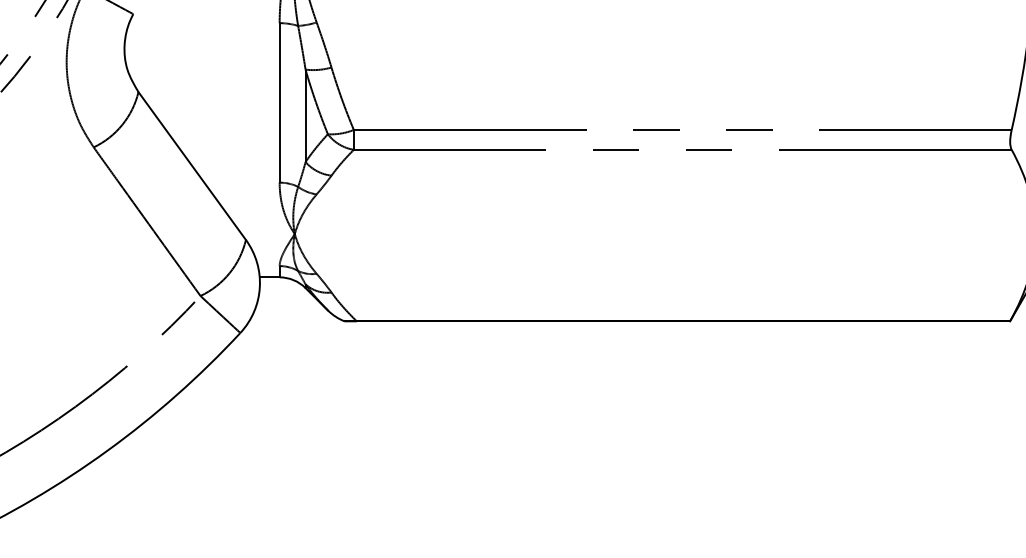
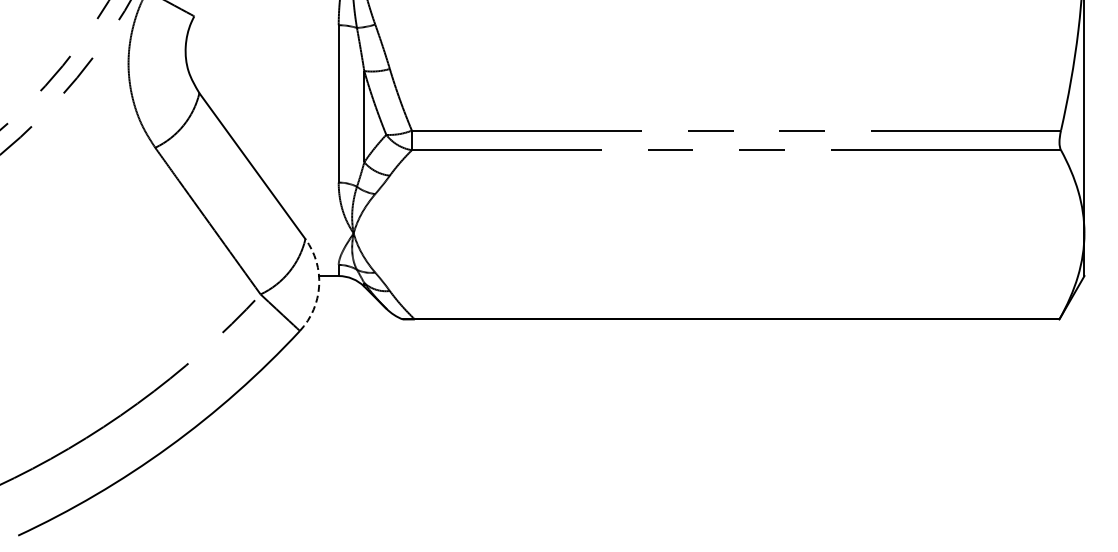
arc: (260, 287) -> (319, 286), solid -> dashed

